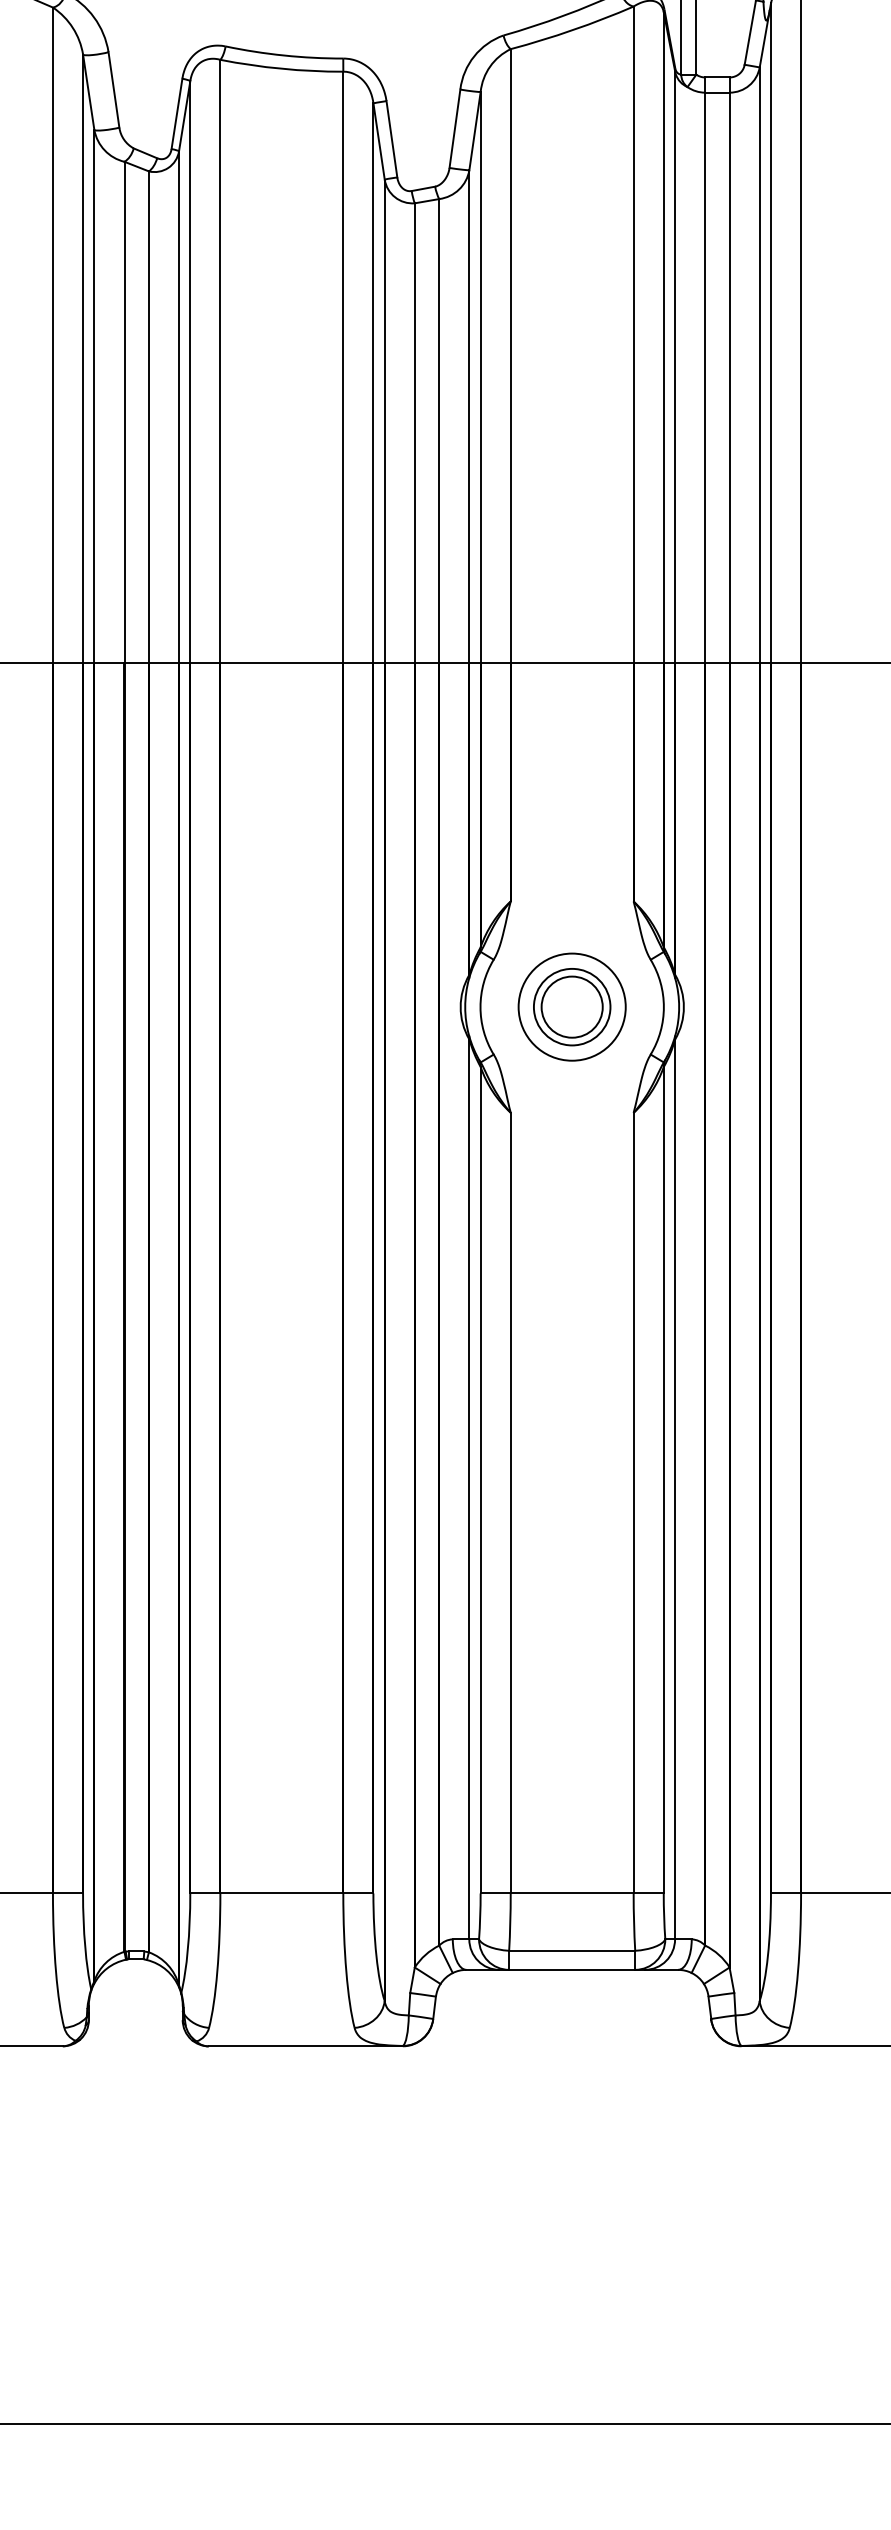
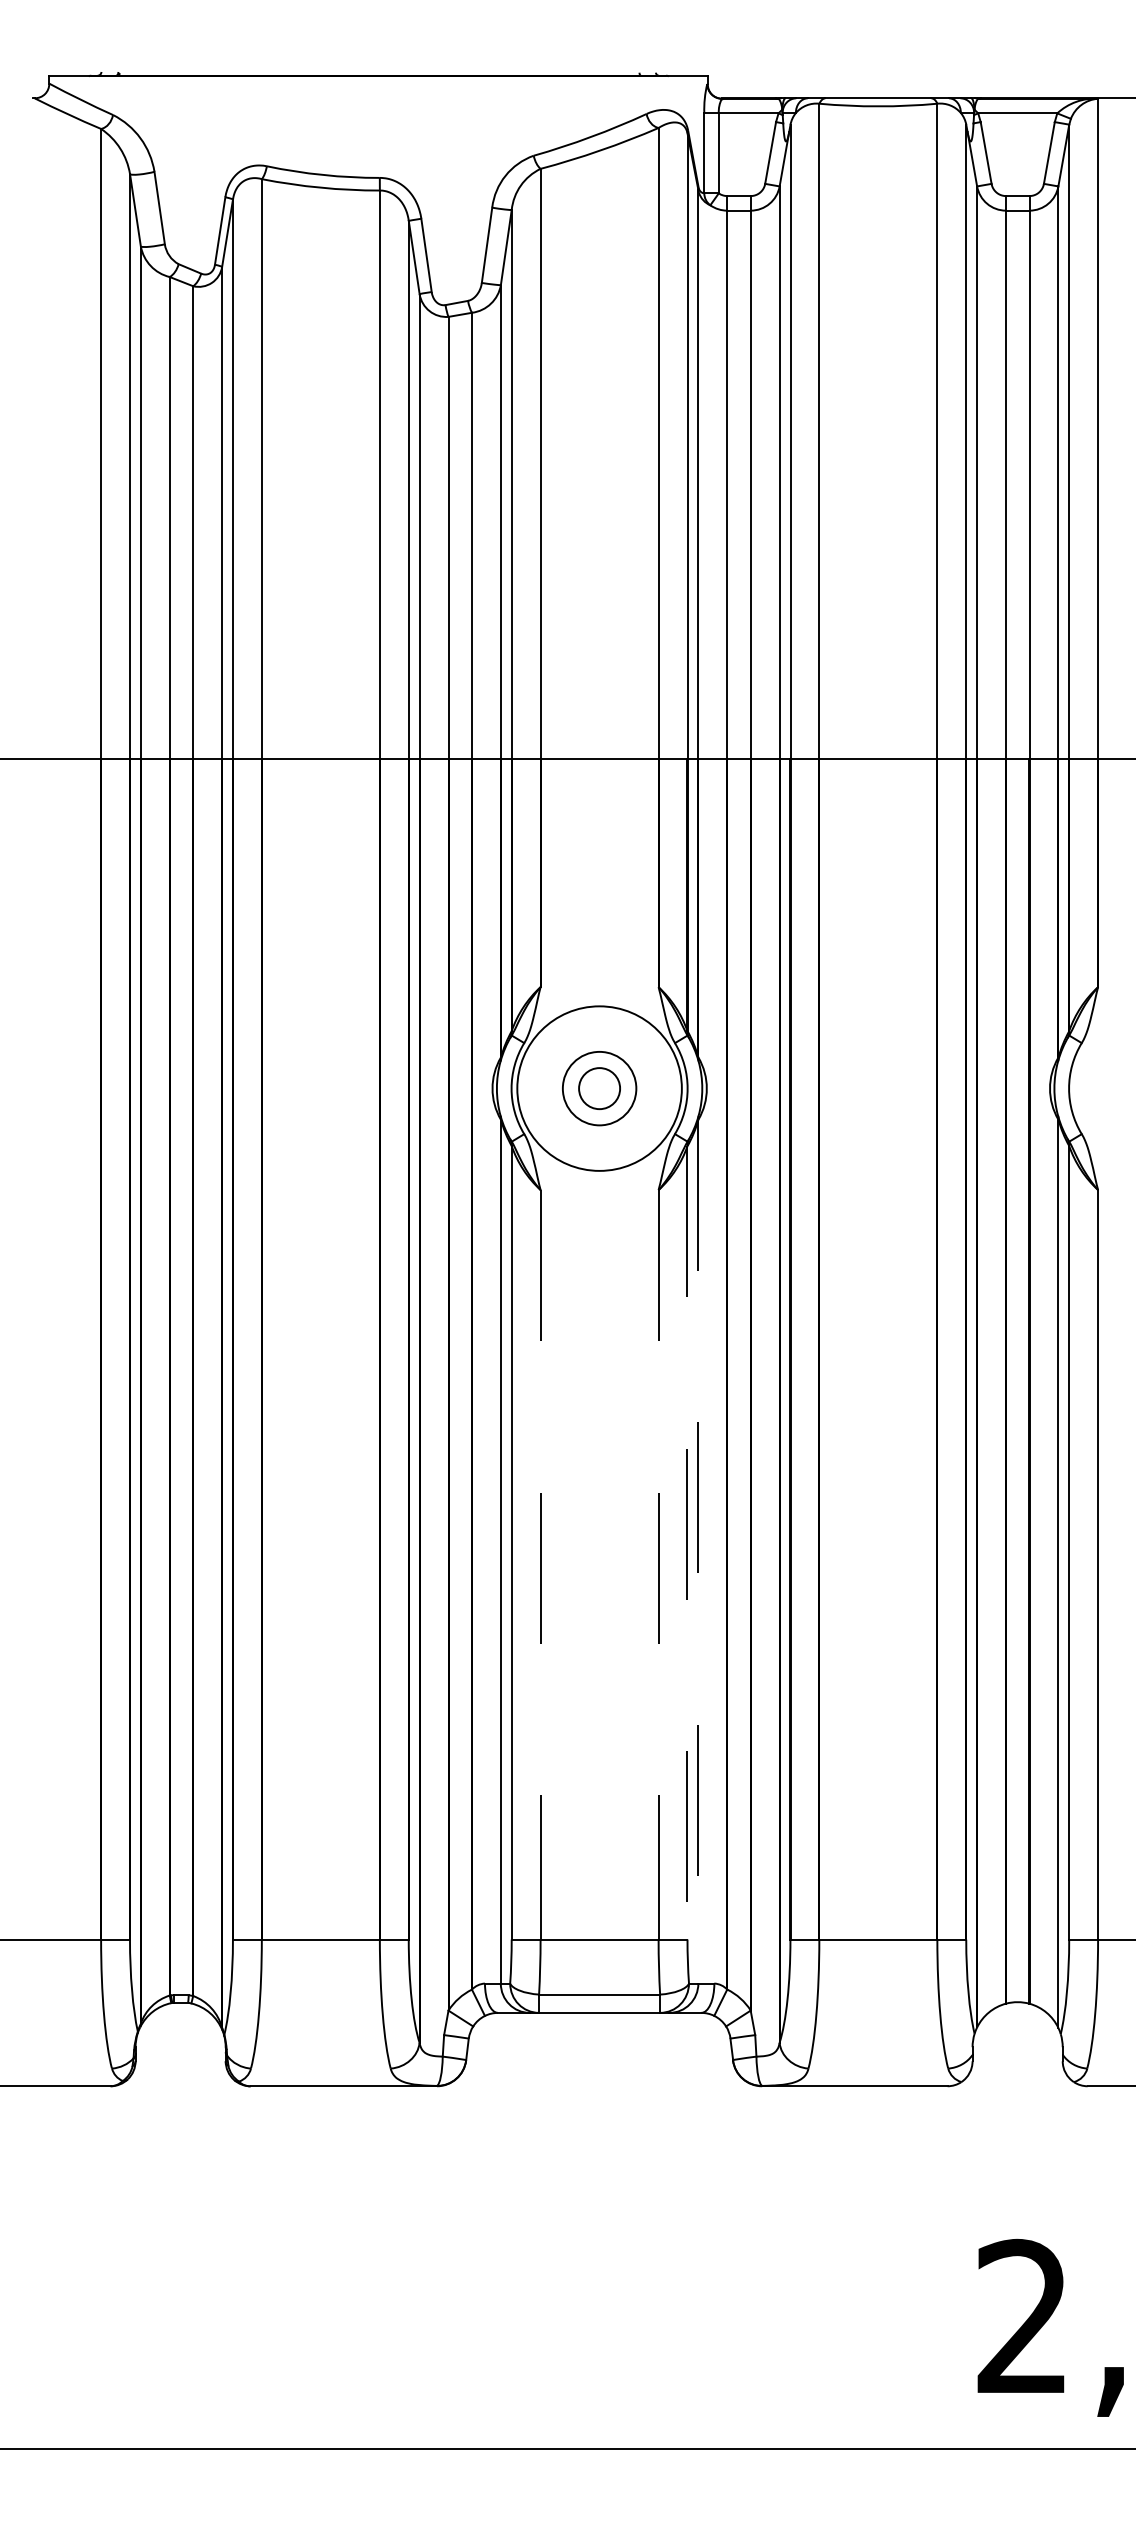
circle: (572, 1007) -> (599, 1088), size x0.7
circle: (572, 1007) -> (599, 1088), size x1.6
line: (663, 1479) -> (687, 1542), solid -> dashed
line: (675, 1489) -> (698, 1551), solid -> dashed
line: (510, 1502) -> (540, 1564), solid -> dashed
line: (633, 1502) -> (658, 1564), solid -> dashed

